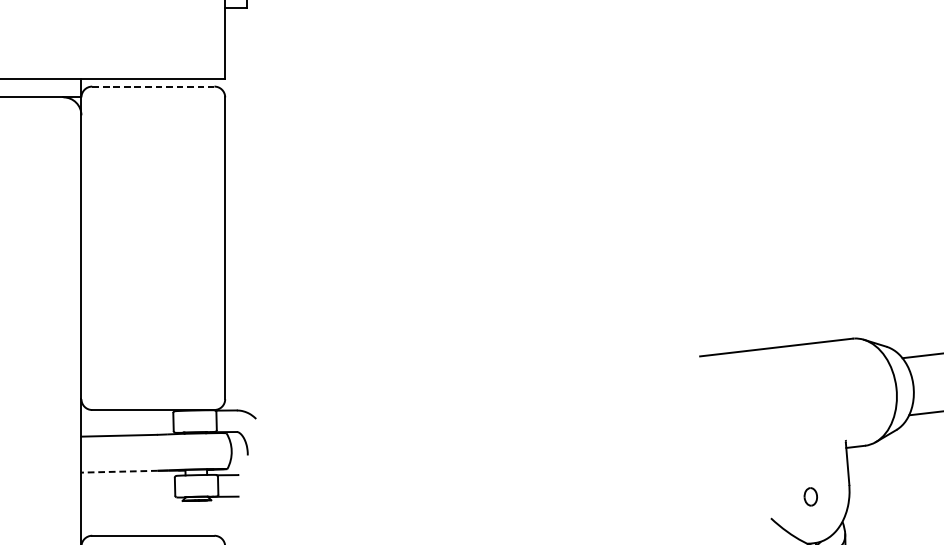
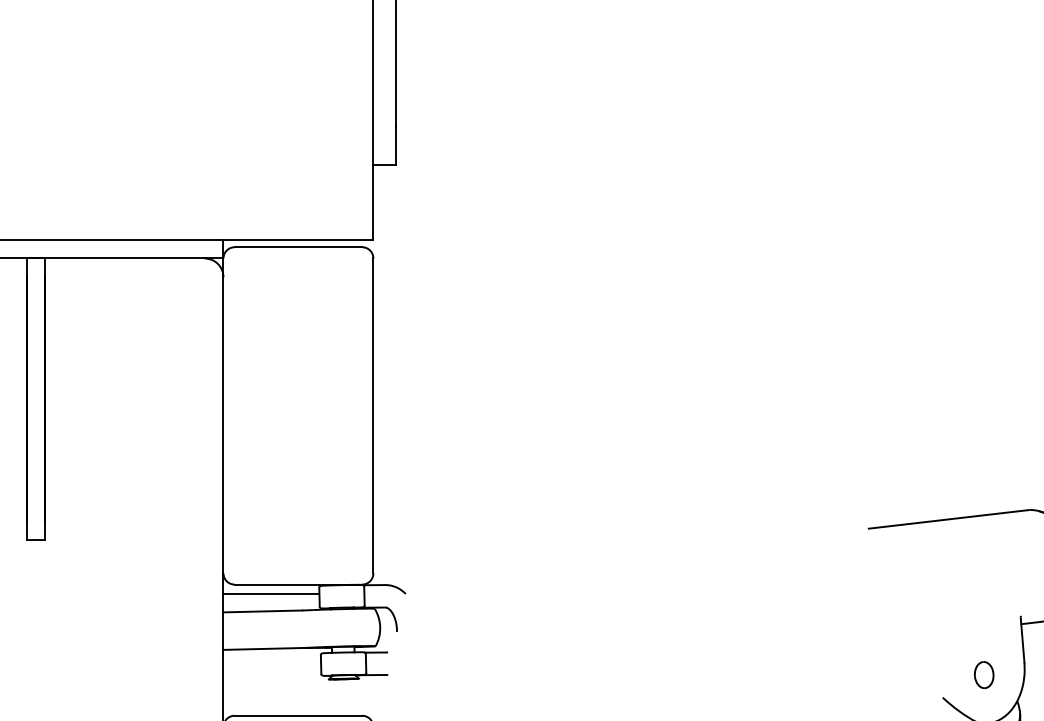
line: (153, 86) -> (298, 247), dashed -> solid
line: (127, 418) -> (271, 593), added
line: (119, 471) -> (263, 648), dashed -> solid
part: (811, 497) -> (984, 675), size x1.43

